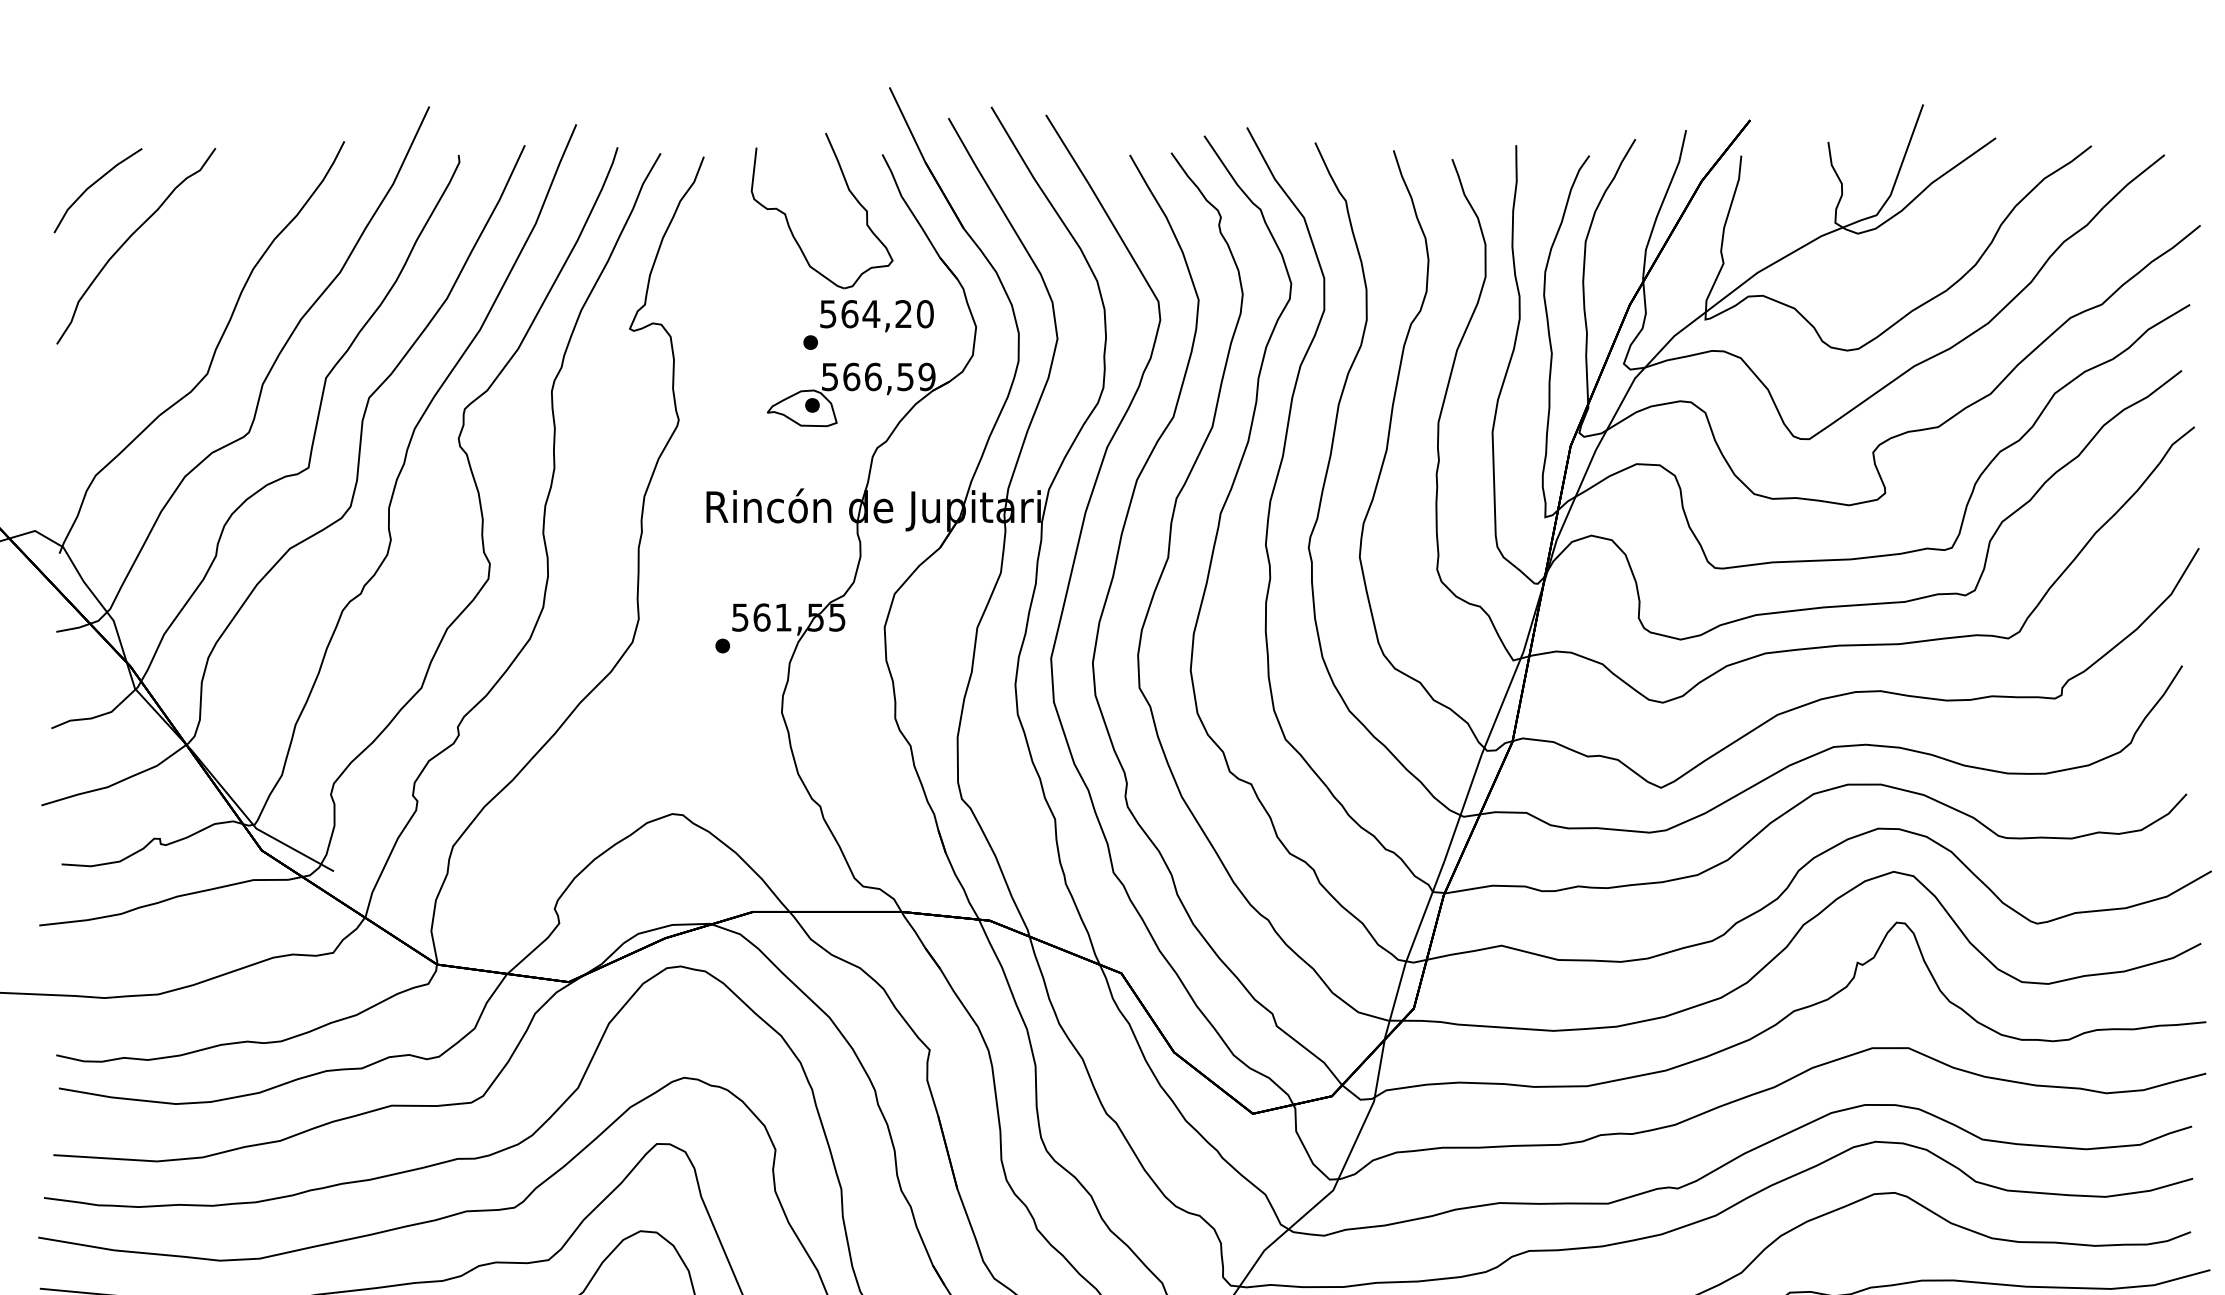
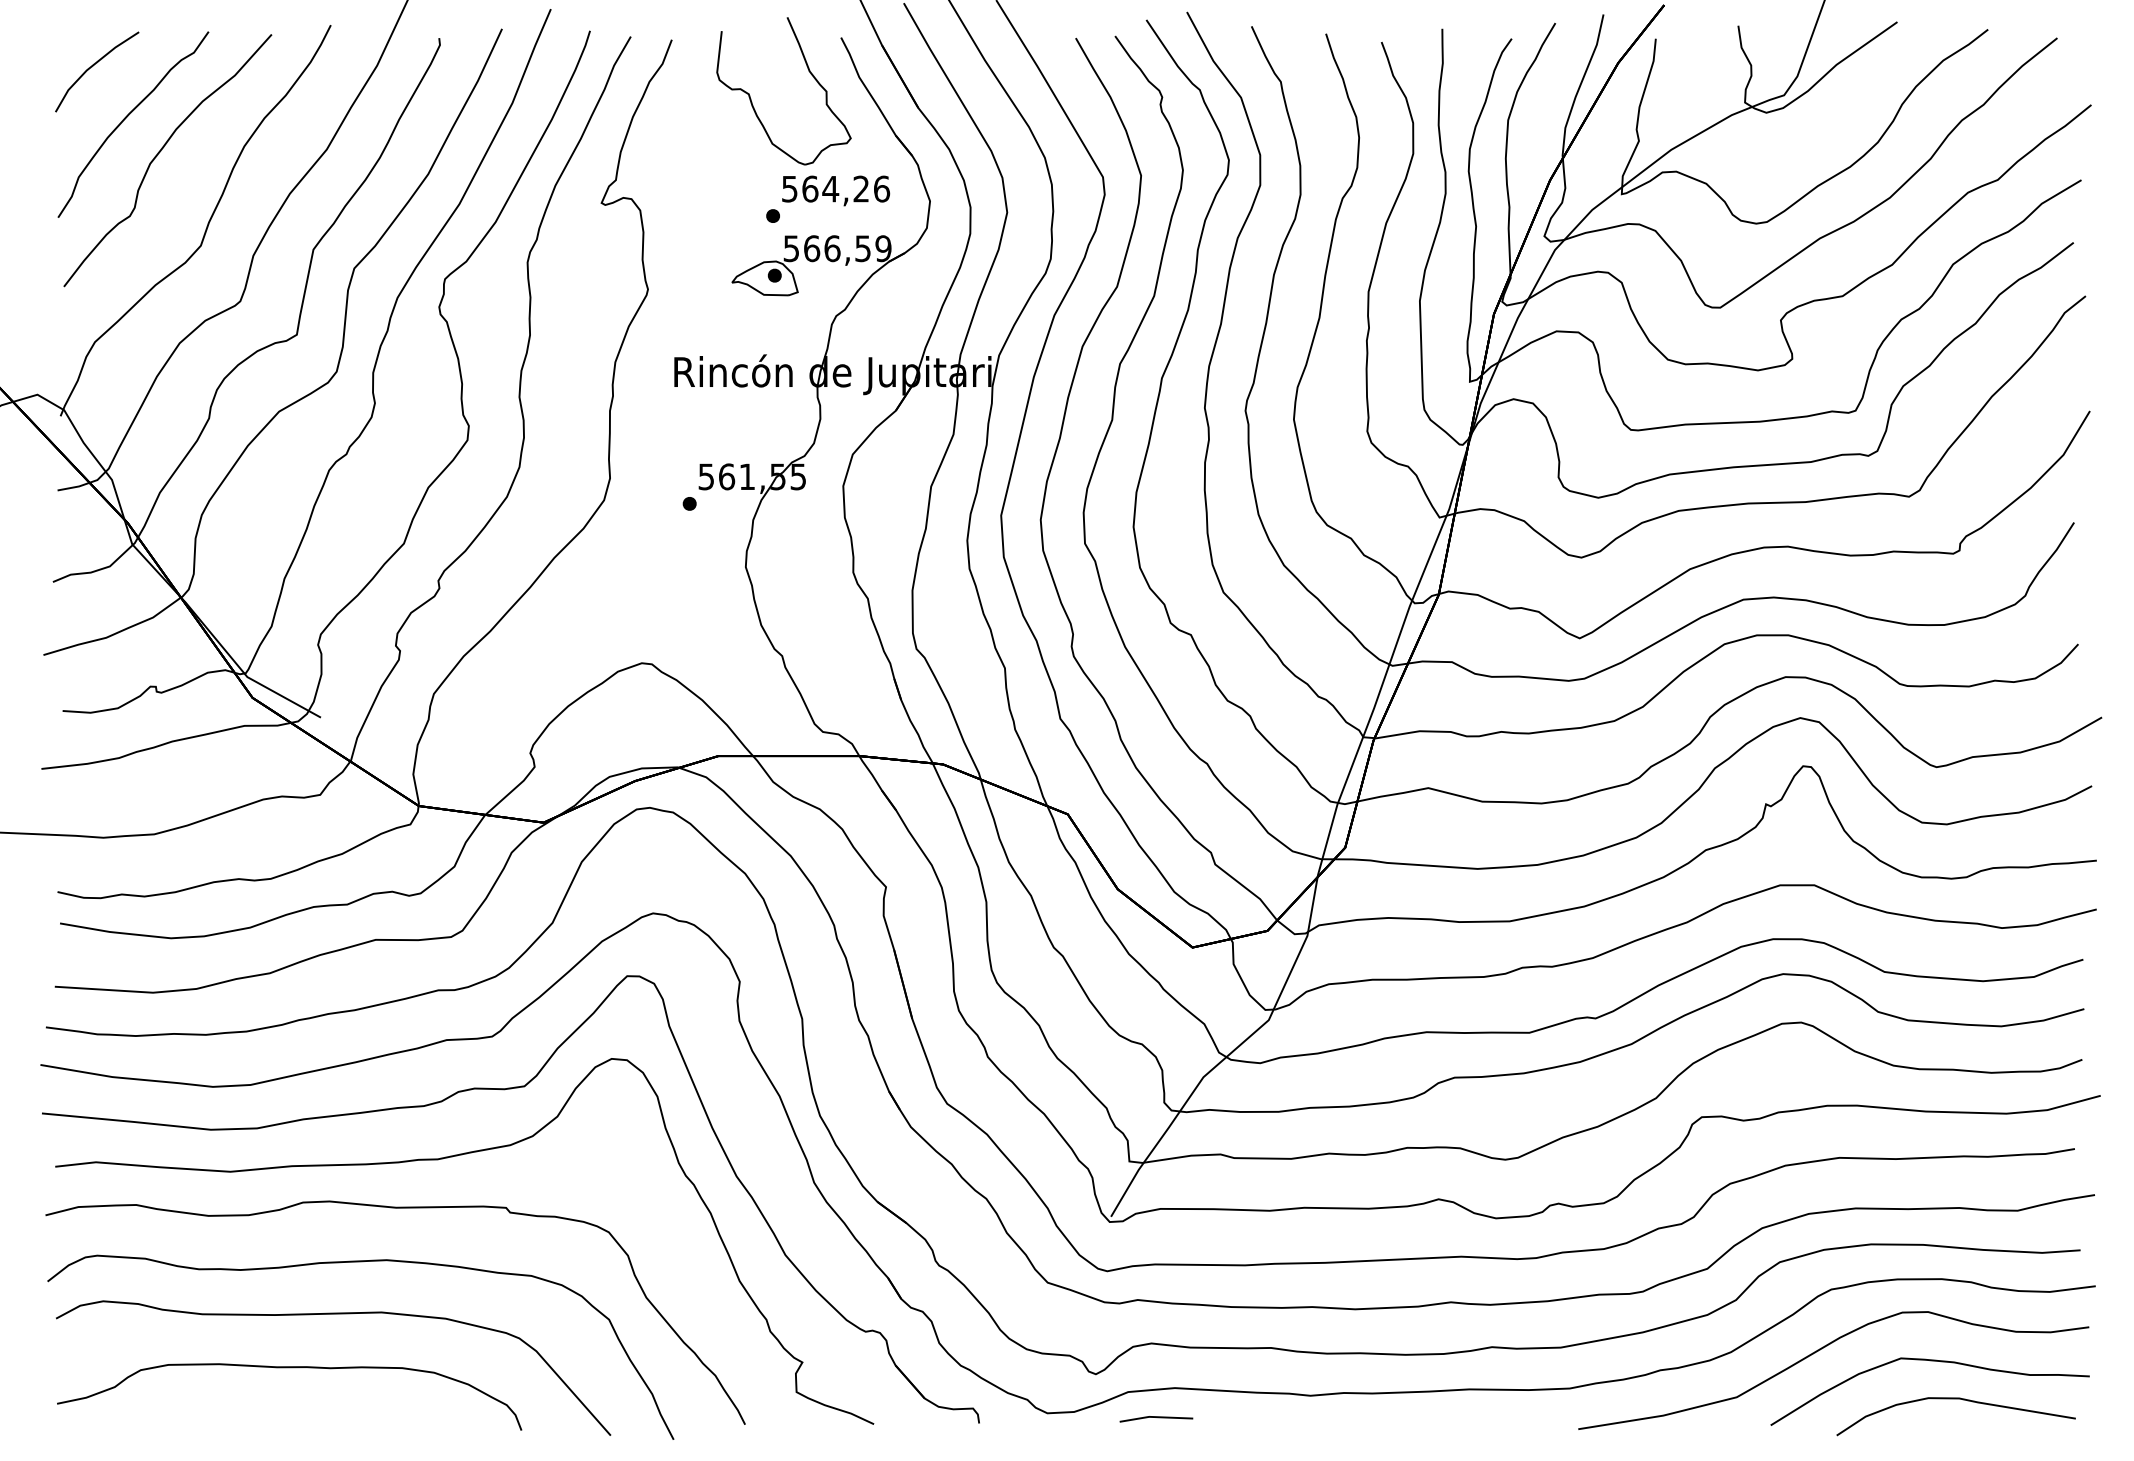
curve: (164, 275) -> (160, 152), added
text: (924, 313) -> (881, 188), 564,20 -> 564,26

